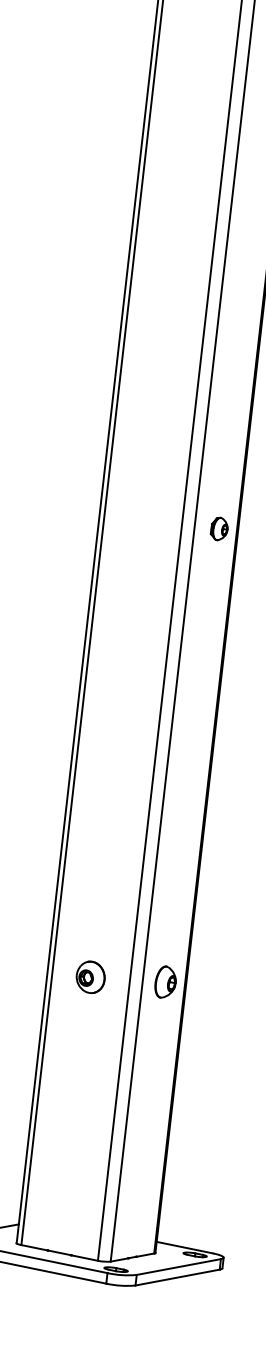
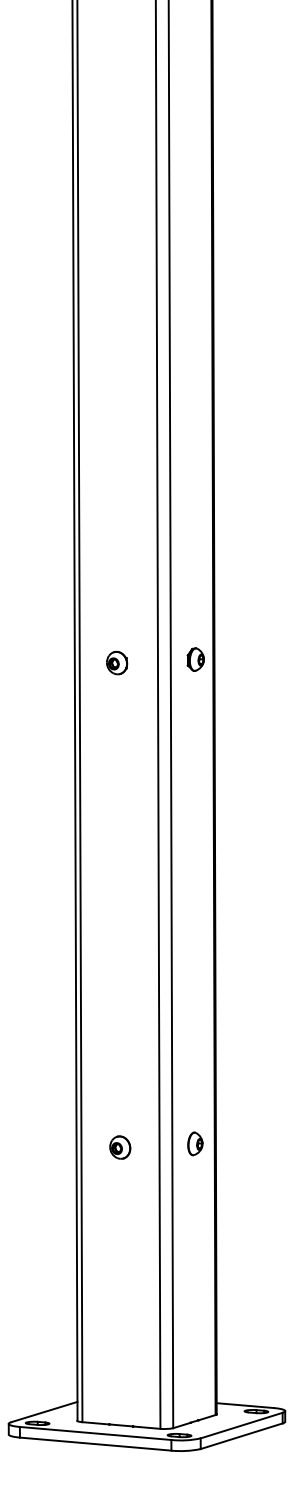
part: (144, 496) -> (117, 662), added
part: (219, 528) -> (195, 659), moved
part: (91, 977) -> (120, 1147), size x0.71
part: (165, 981) -> (195, 1143), size x0.71

